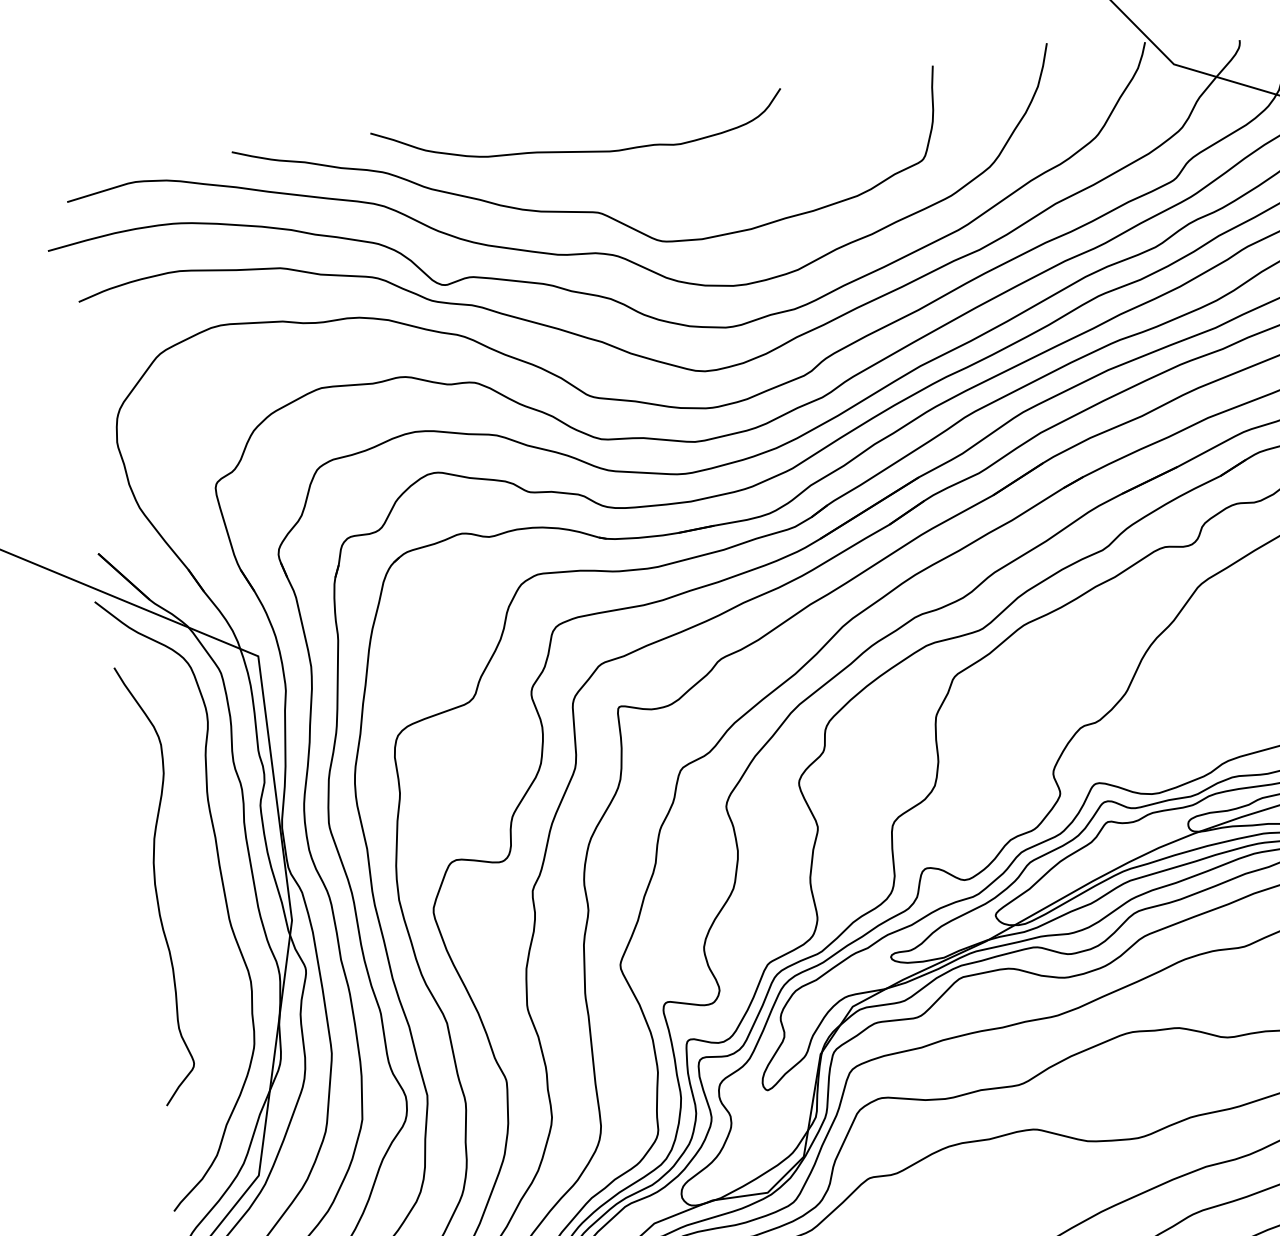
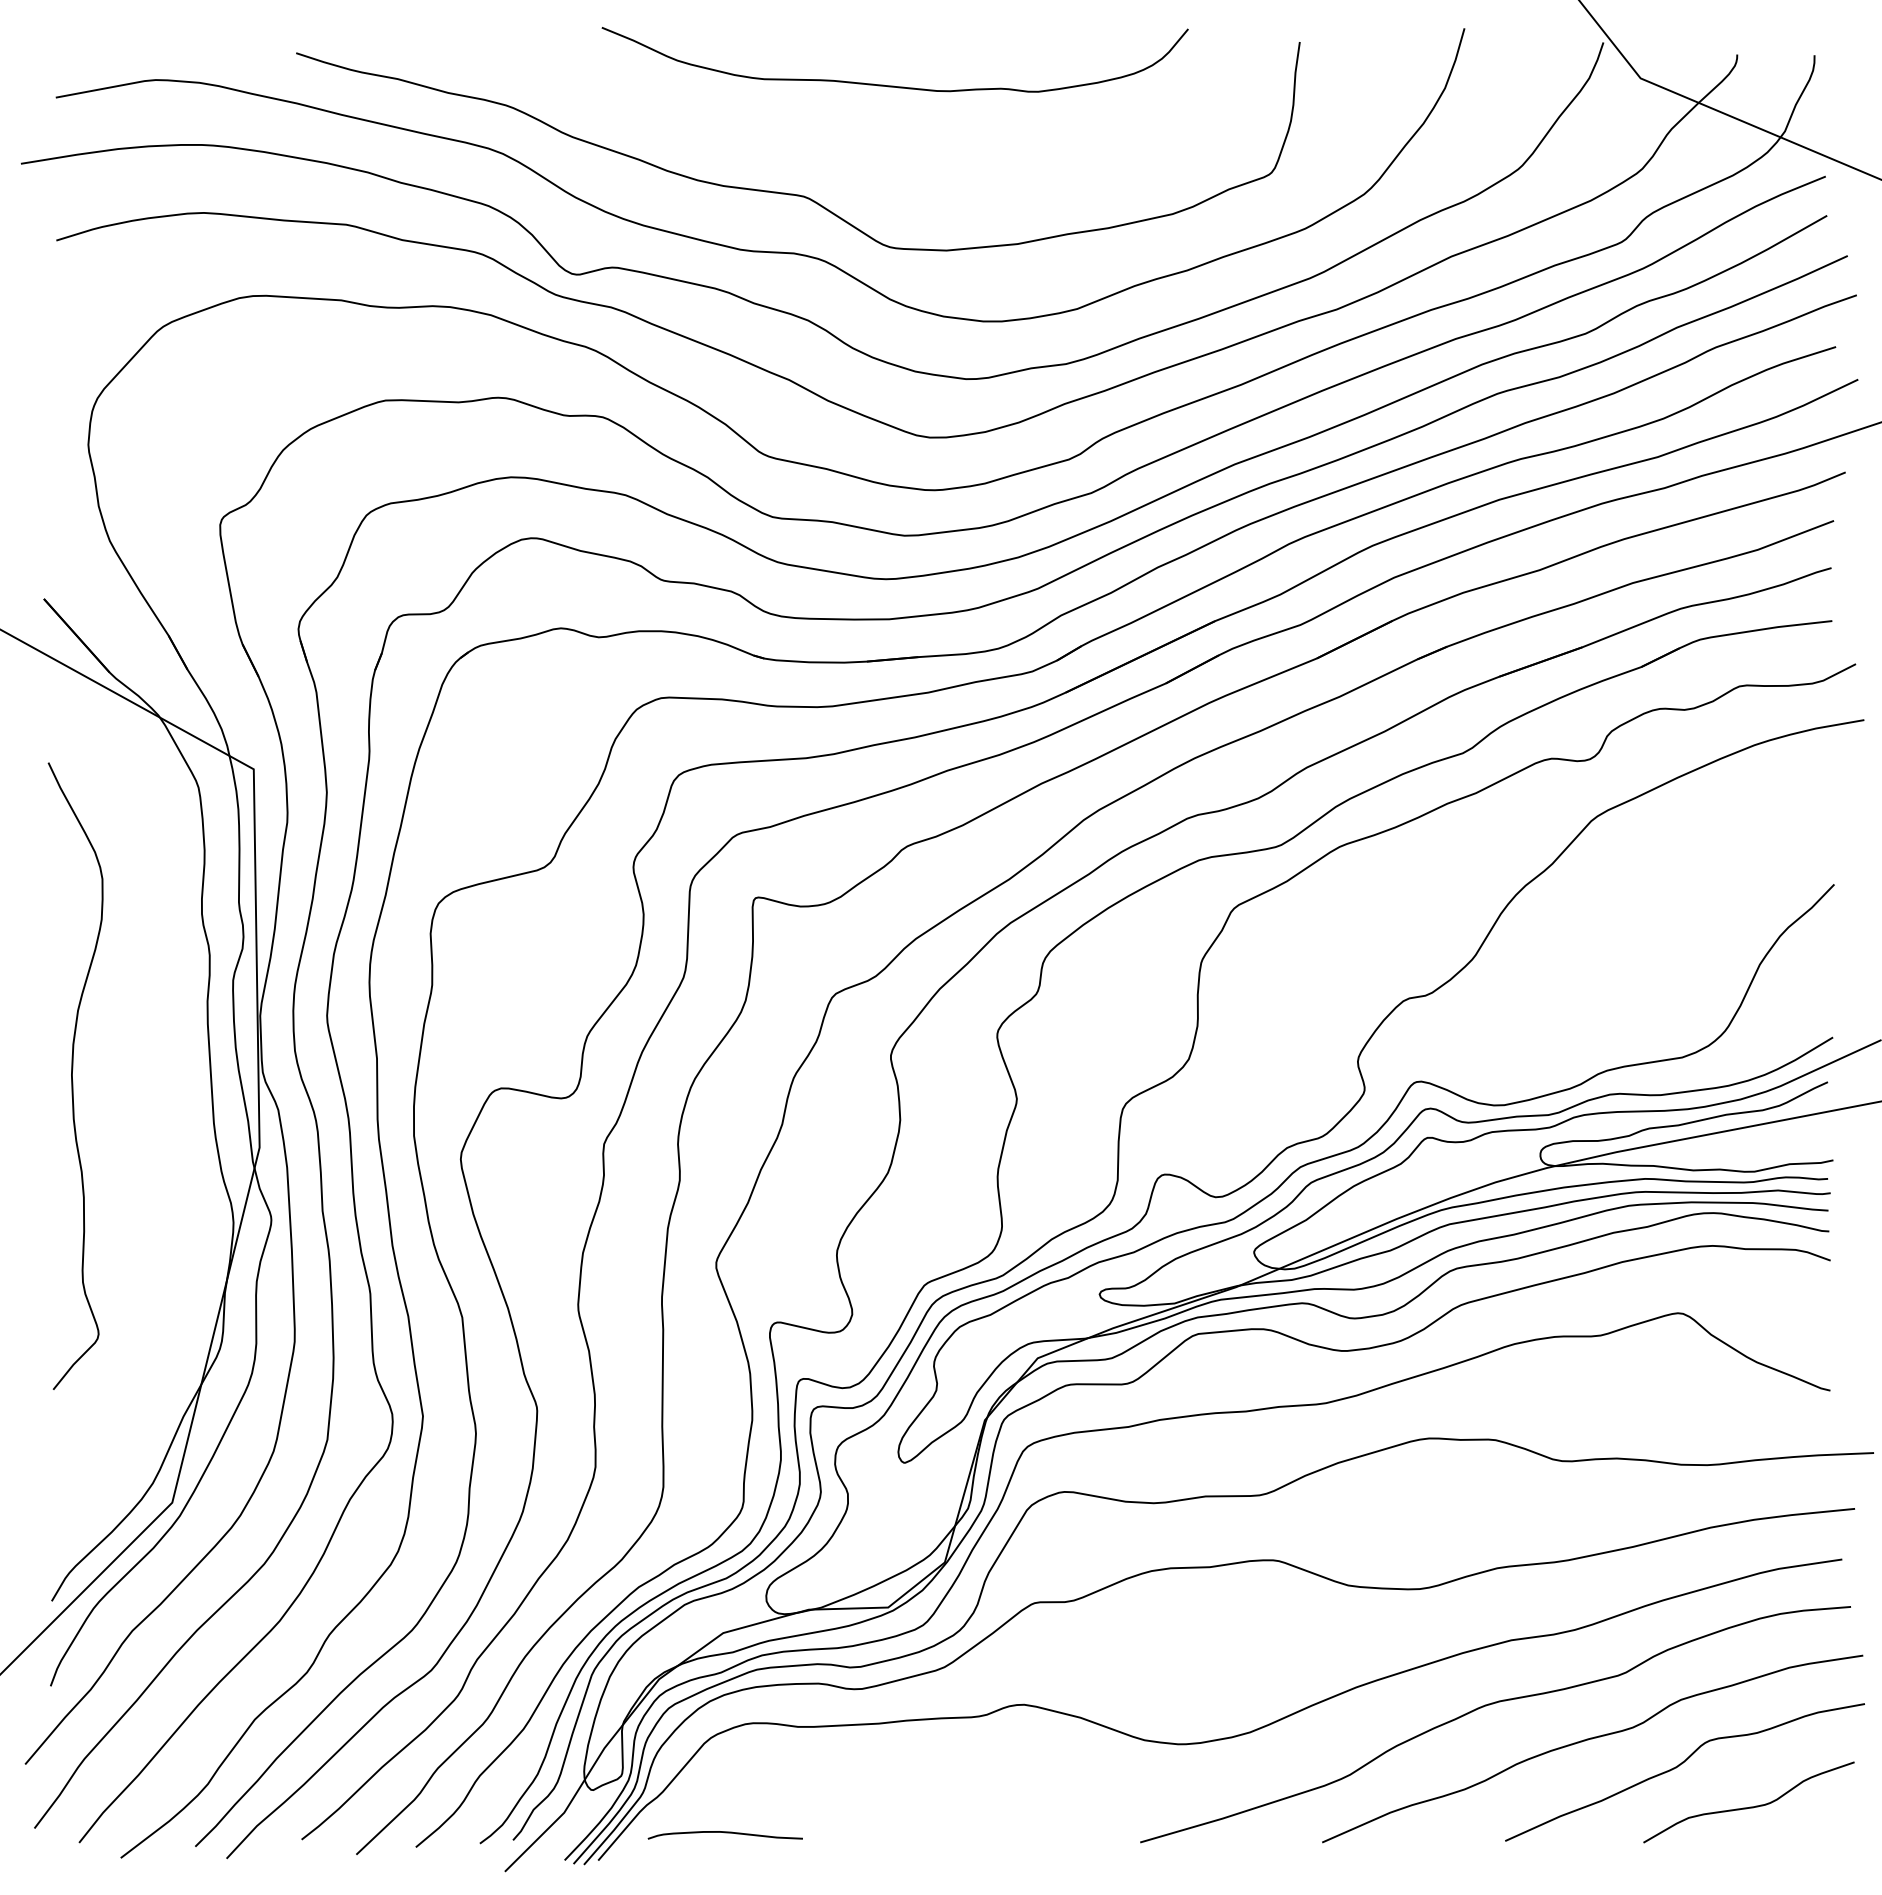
curve: (579, 150) -> (894, 85), moved
curve: (223, 893) -> (167, 1099), removed

